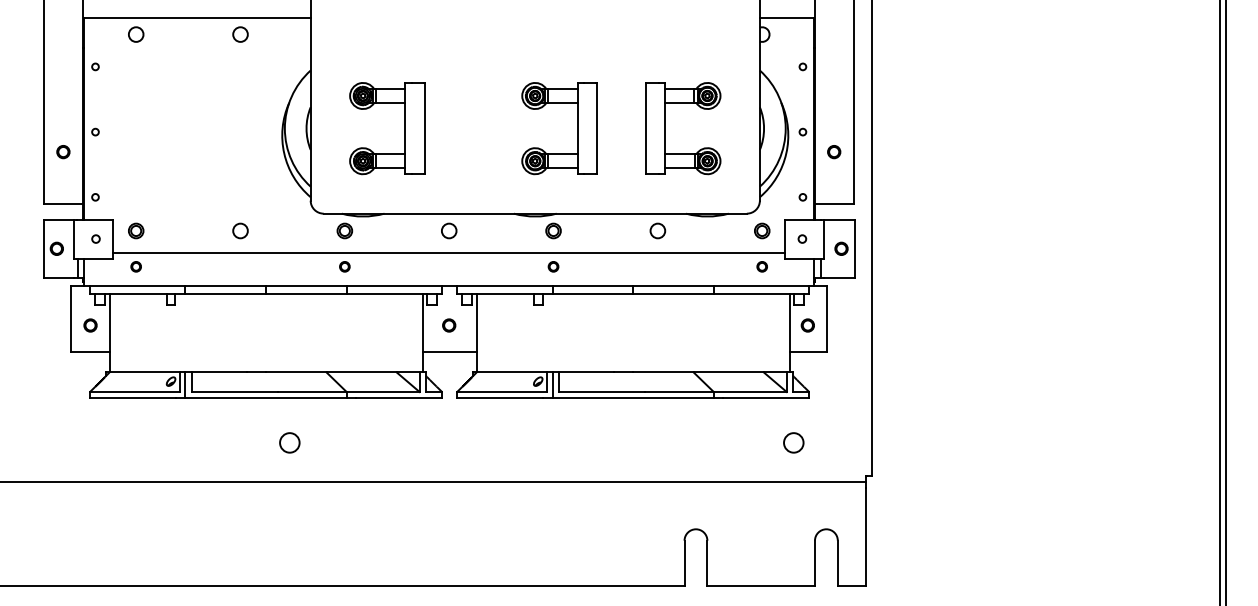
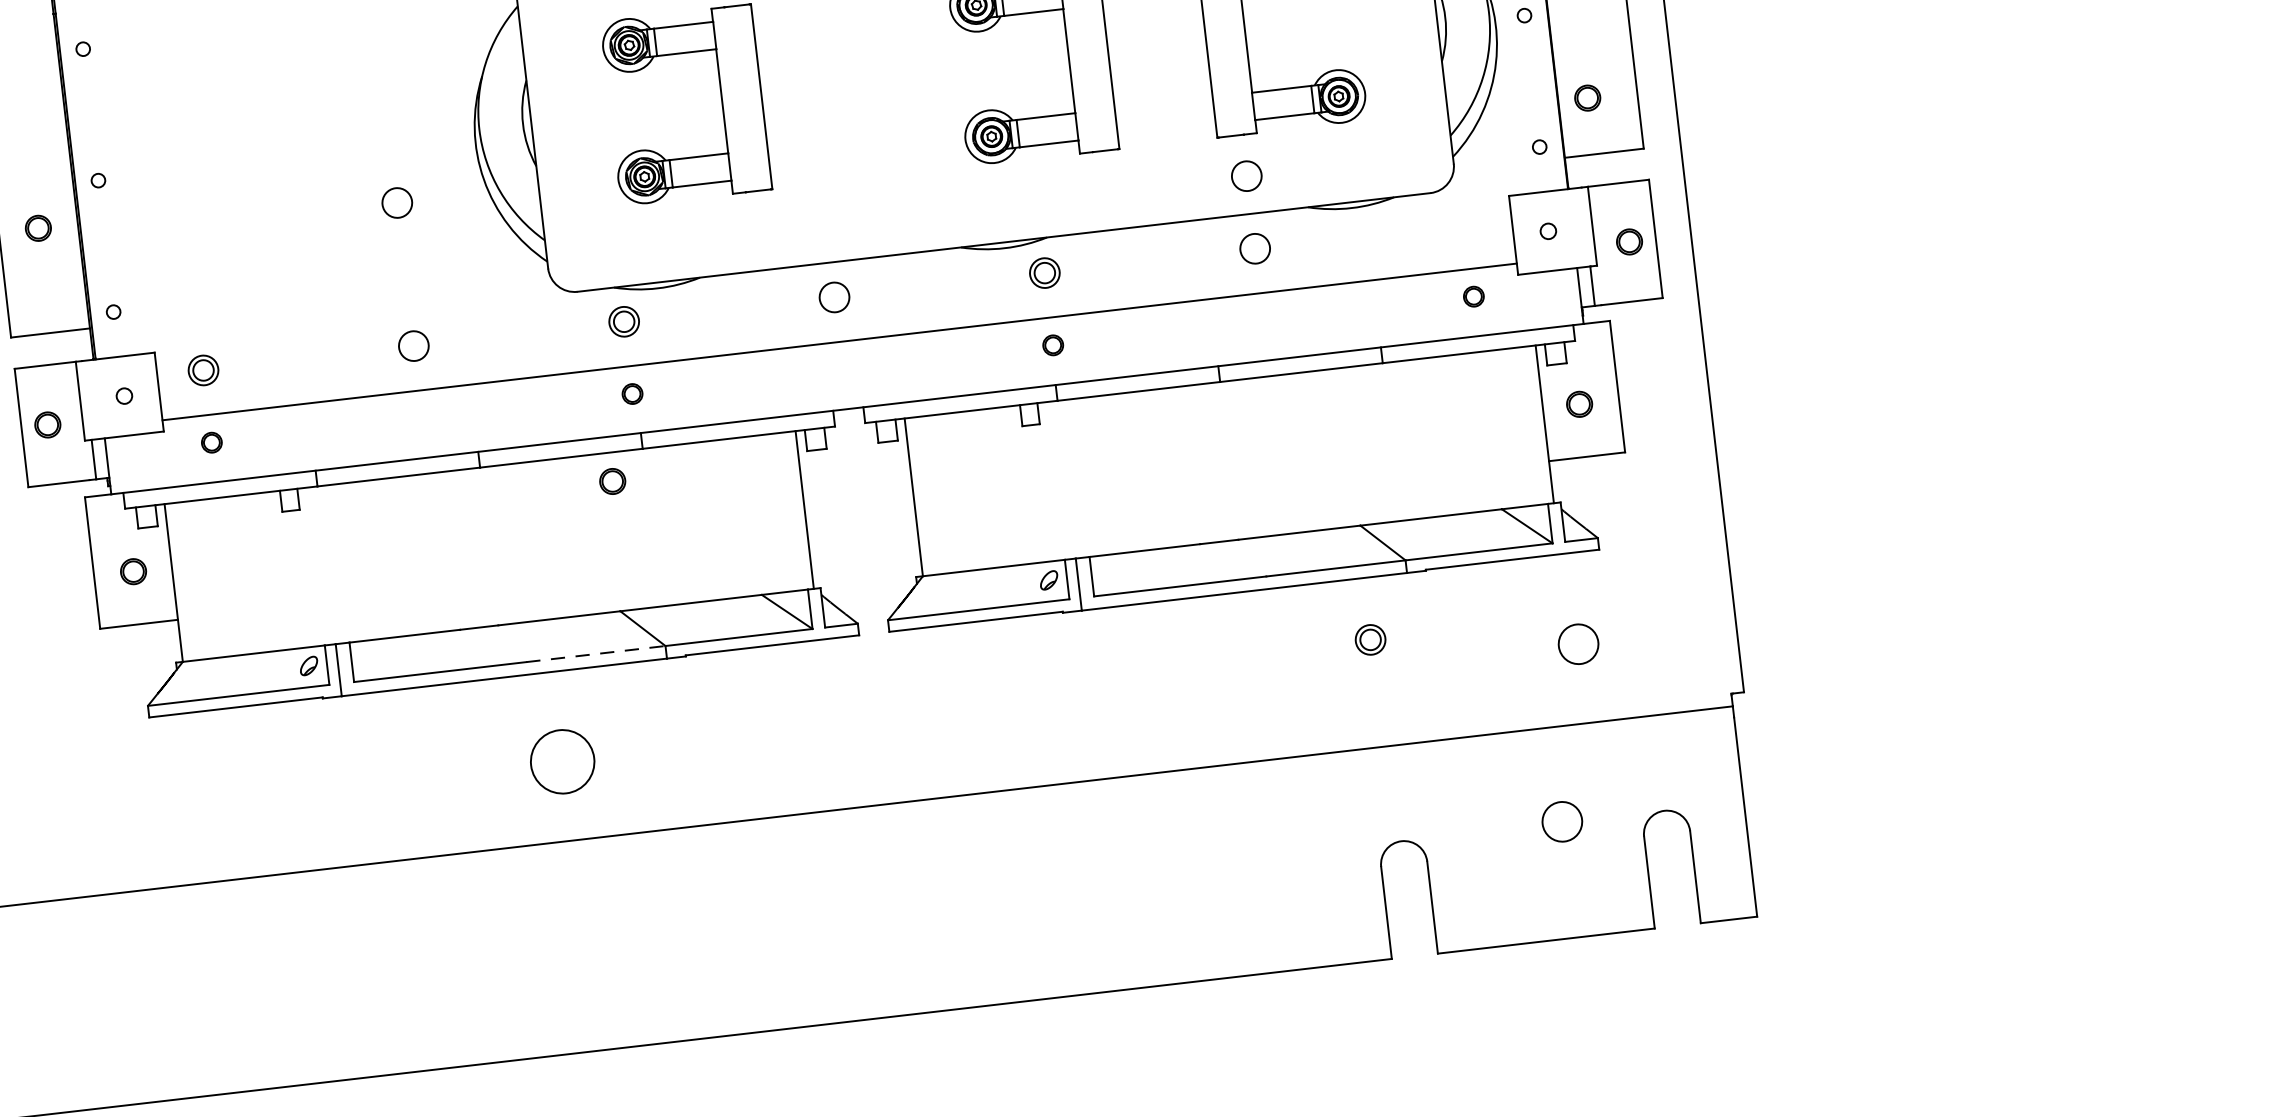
circle: (834, 152) -> (1588, 98), moved
circle: (240, 159) -> (397, 202), added
circle: (657, 194) -> (1245, 175), added
part: (762, 230) -> (1371, 638), moved
circle: (449, 325) -> (613, 481), moved
line: (449, 351) -> (863, 540), removed
line: (312, 392) -> (596, 654), solid -> dashed
circle: (289, 442) -> (561, 761), size x1.6
circle: (775, 528) -> (1561, 821), added

